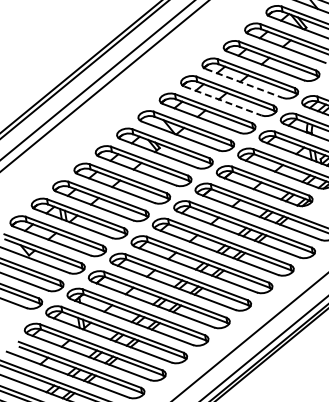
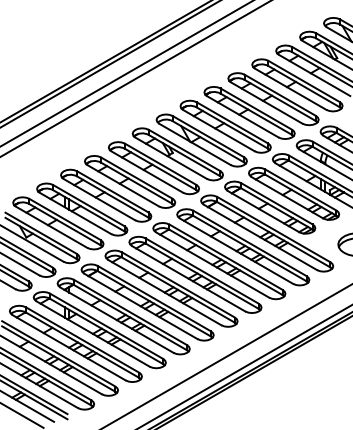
line: (245, 83) -> (267, 103), dashed -> solid
line: (223, 101) -> (243, 117), dashed -> solid

